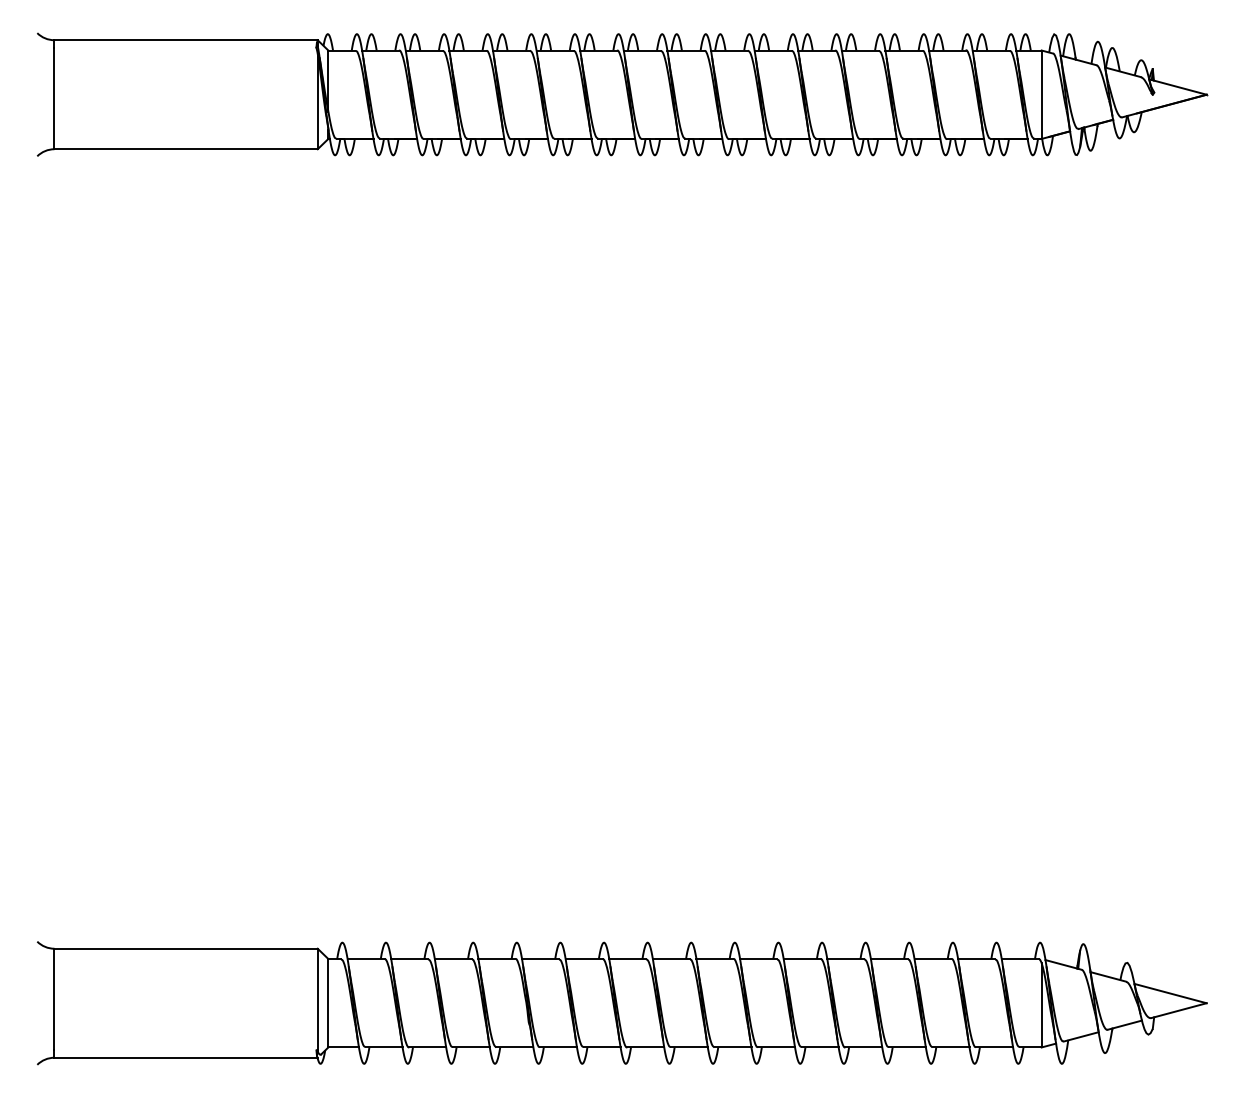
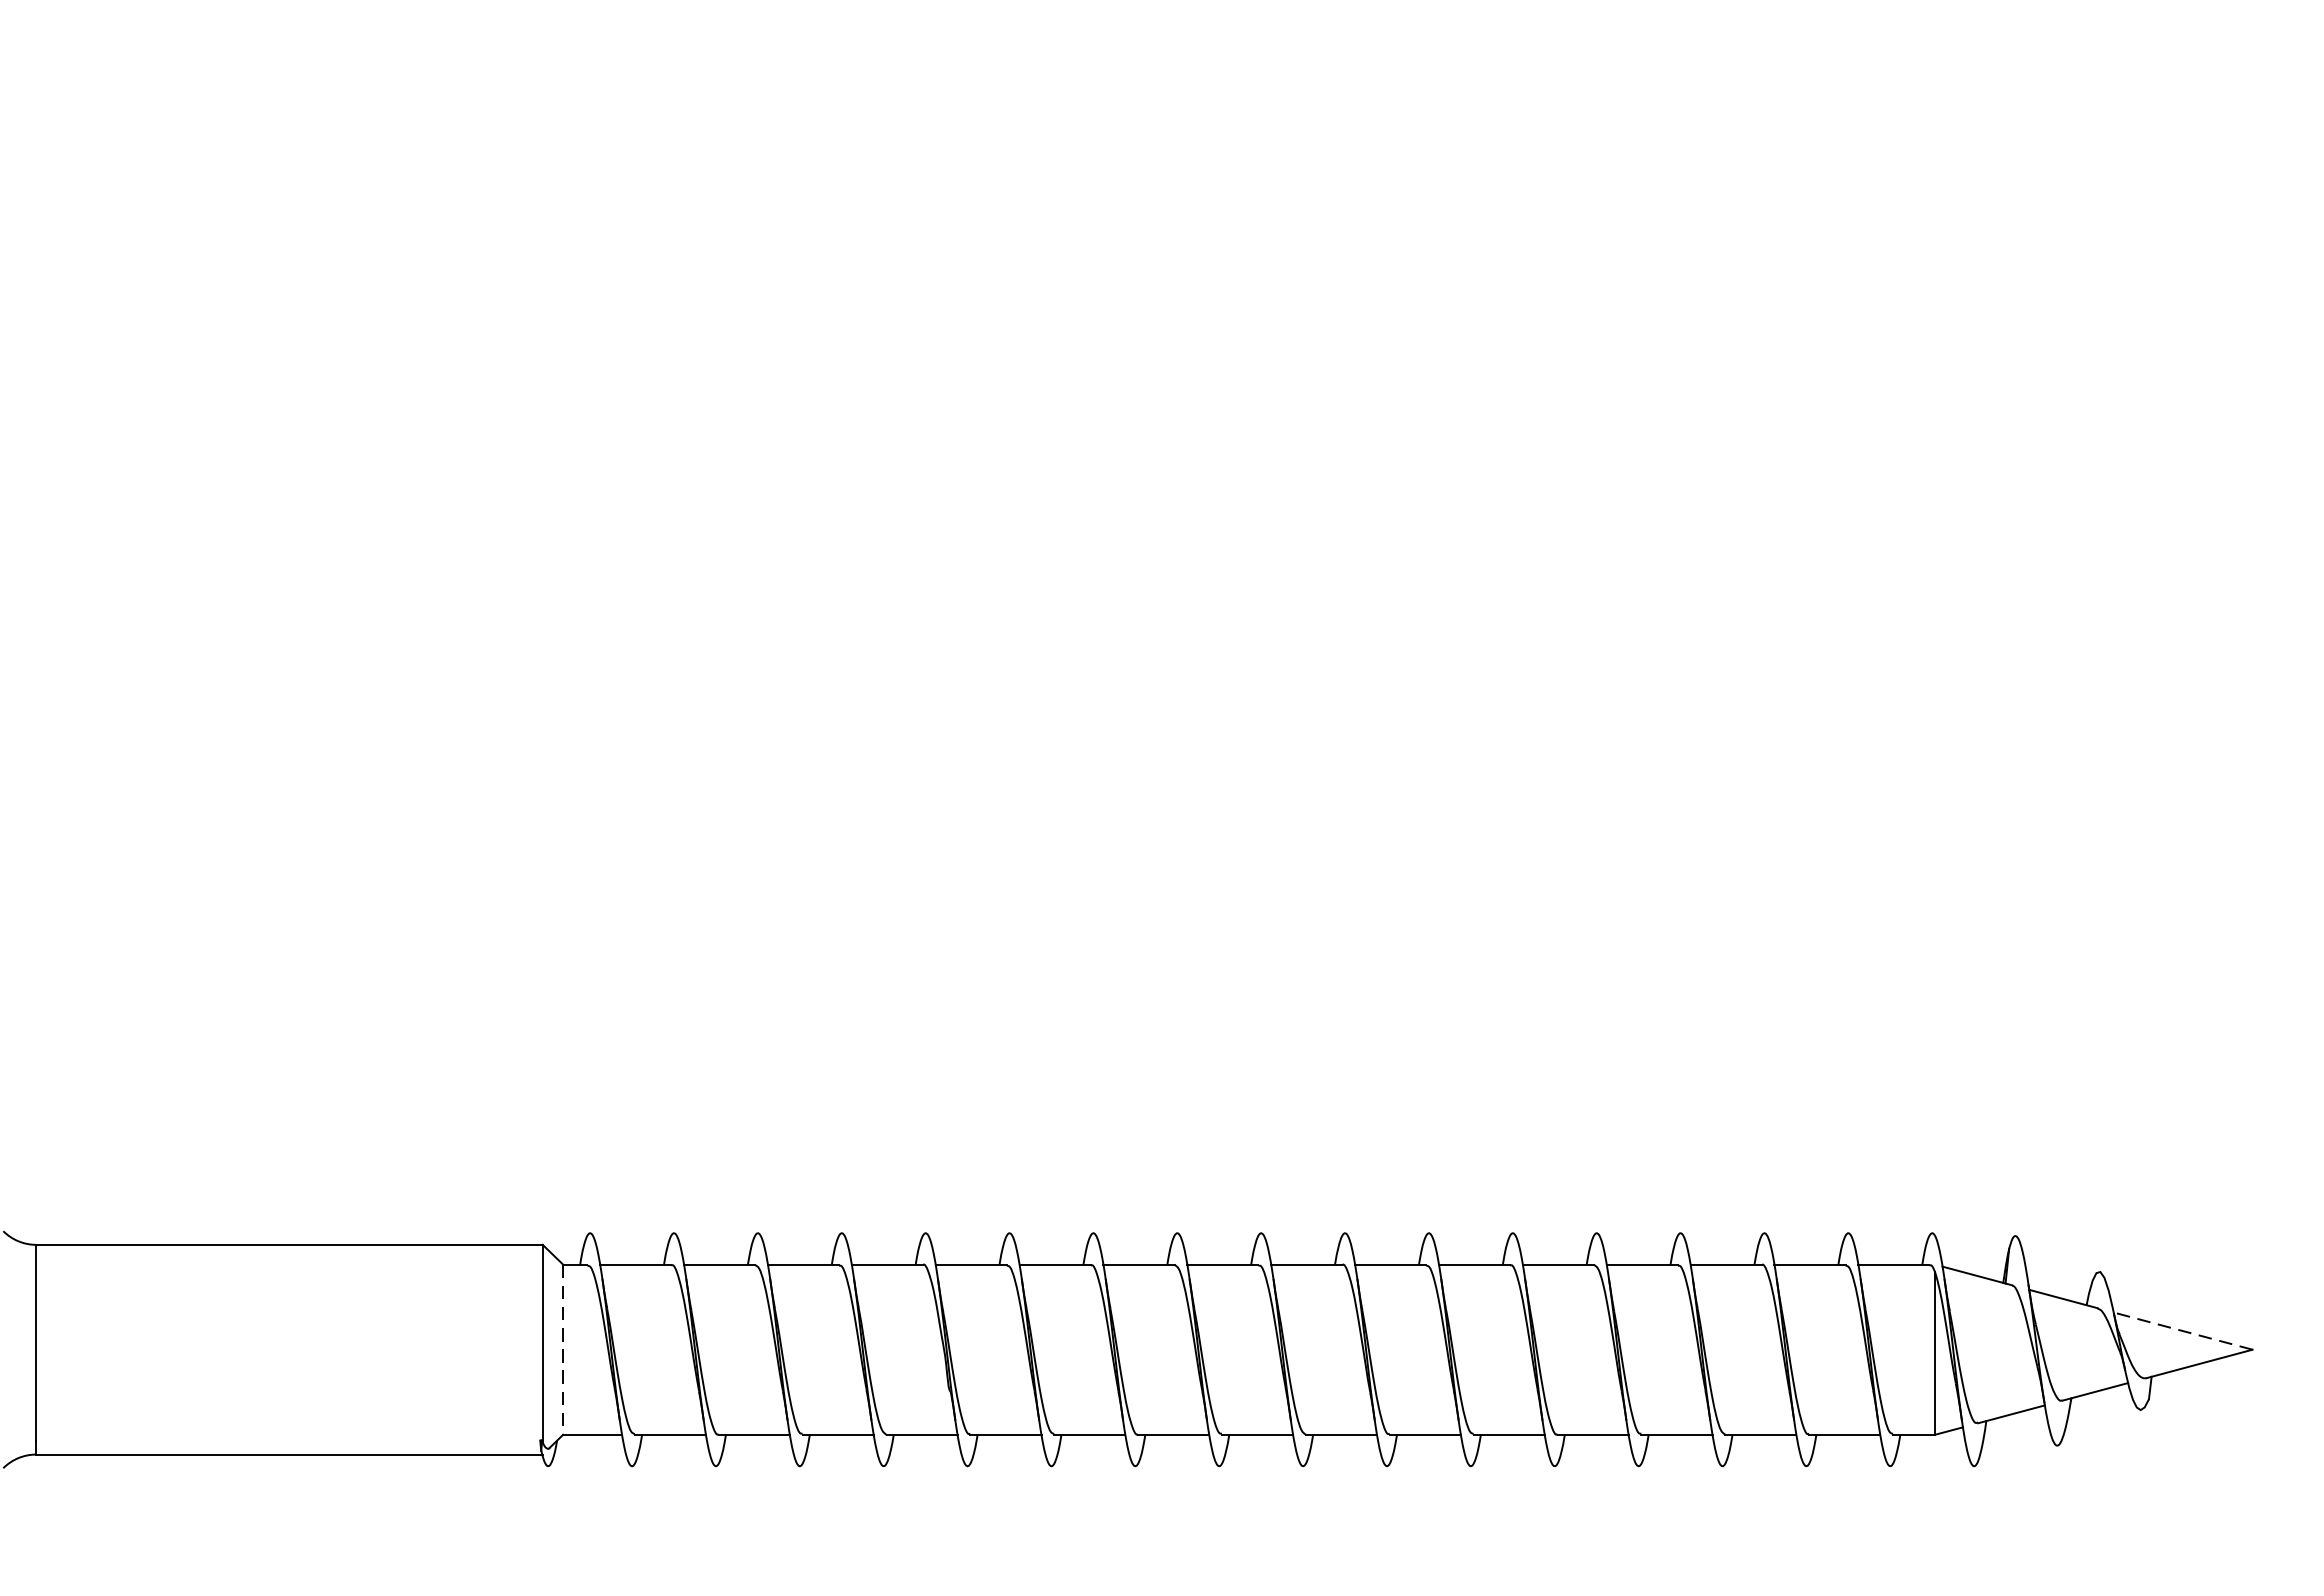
line: (1170, 993) -> (2183, 1330), solid -> dashed
line: (328, 1003) -> (563, 1350), solid -> dashed

